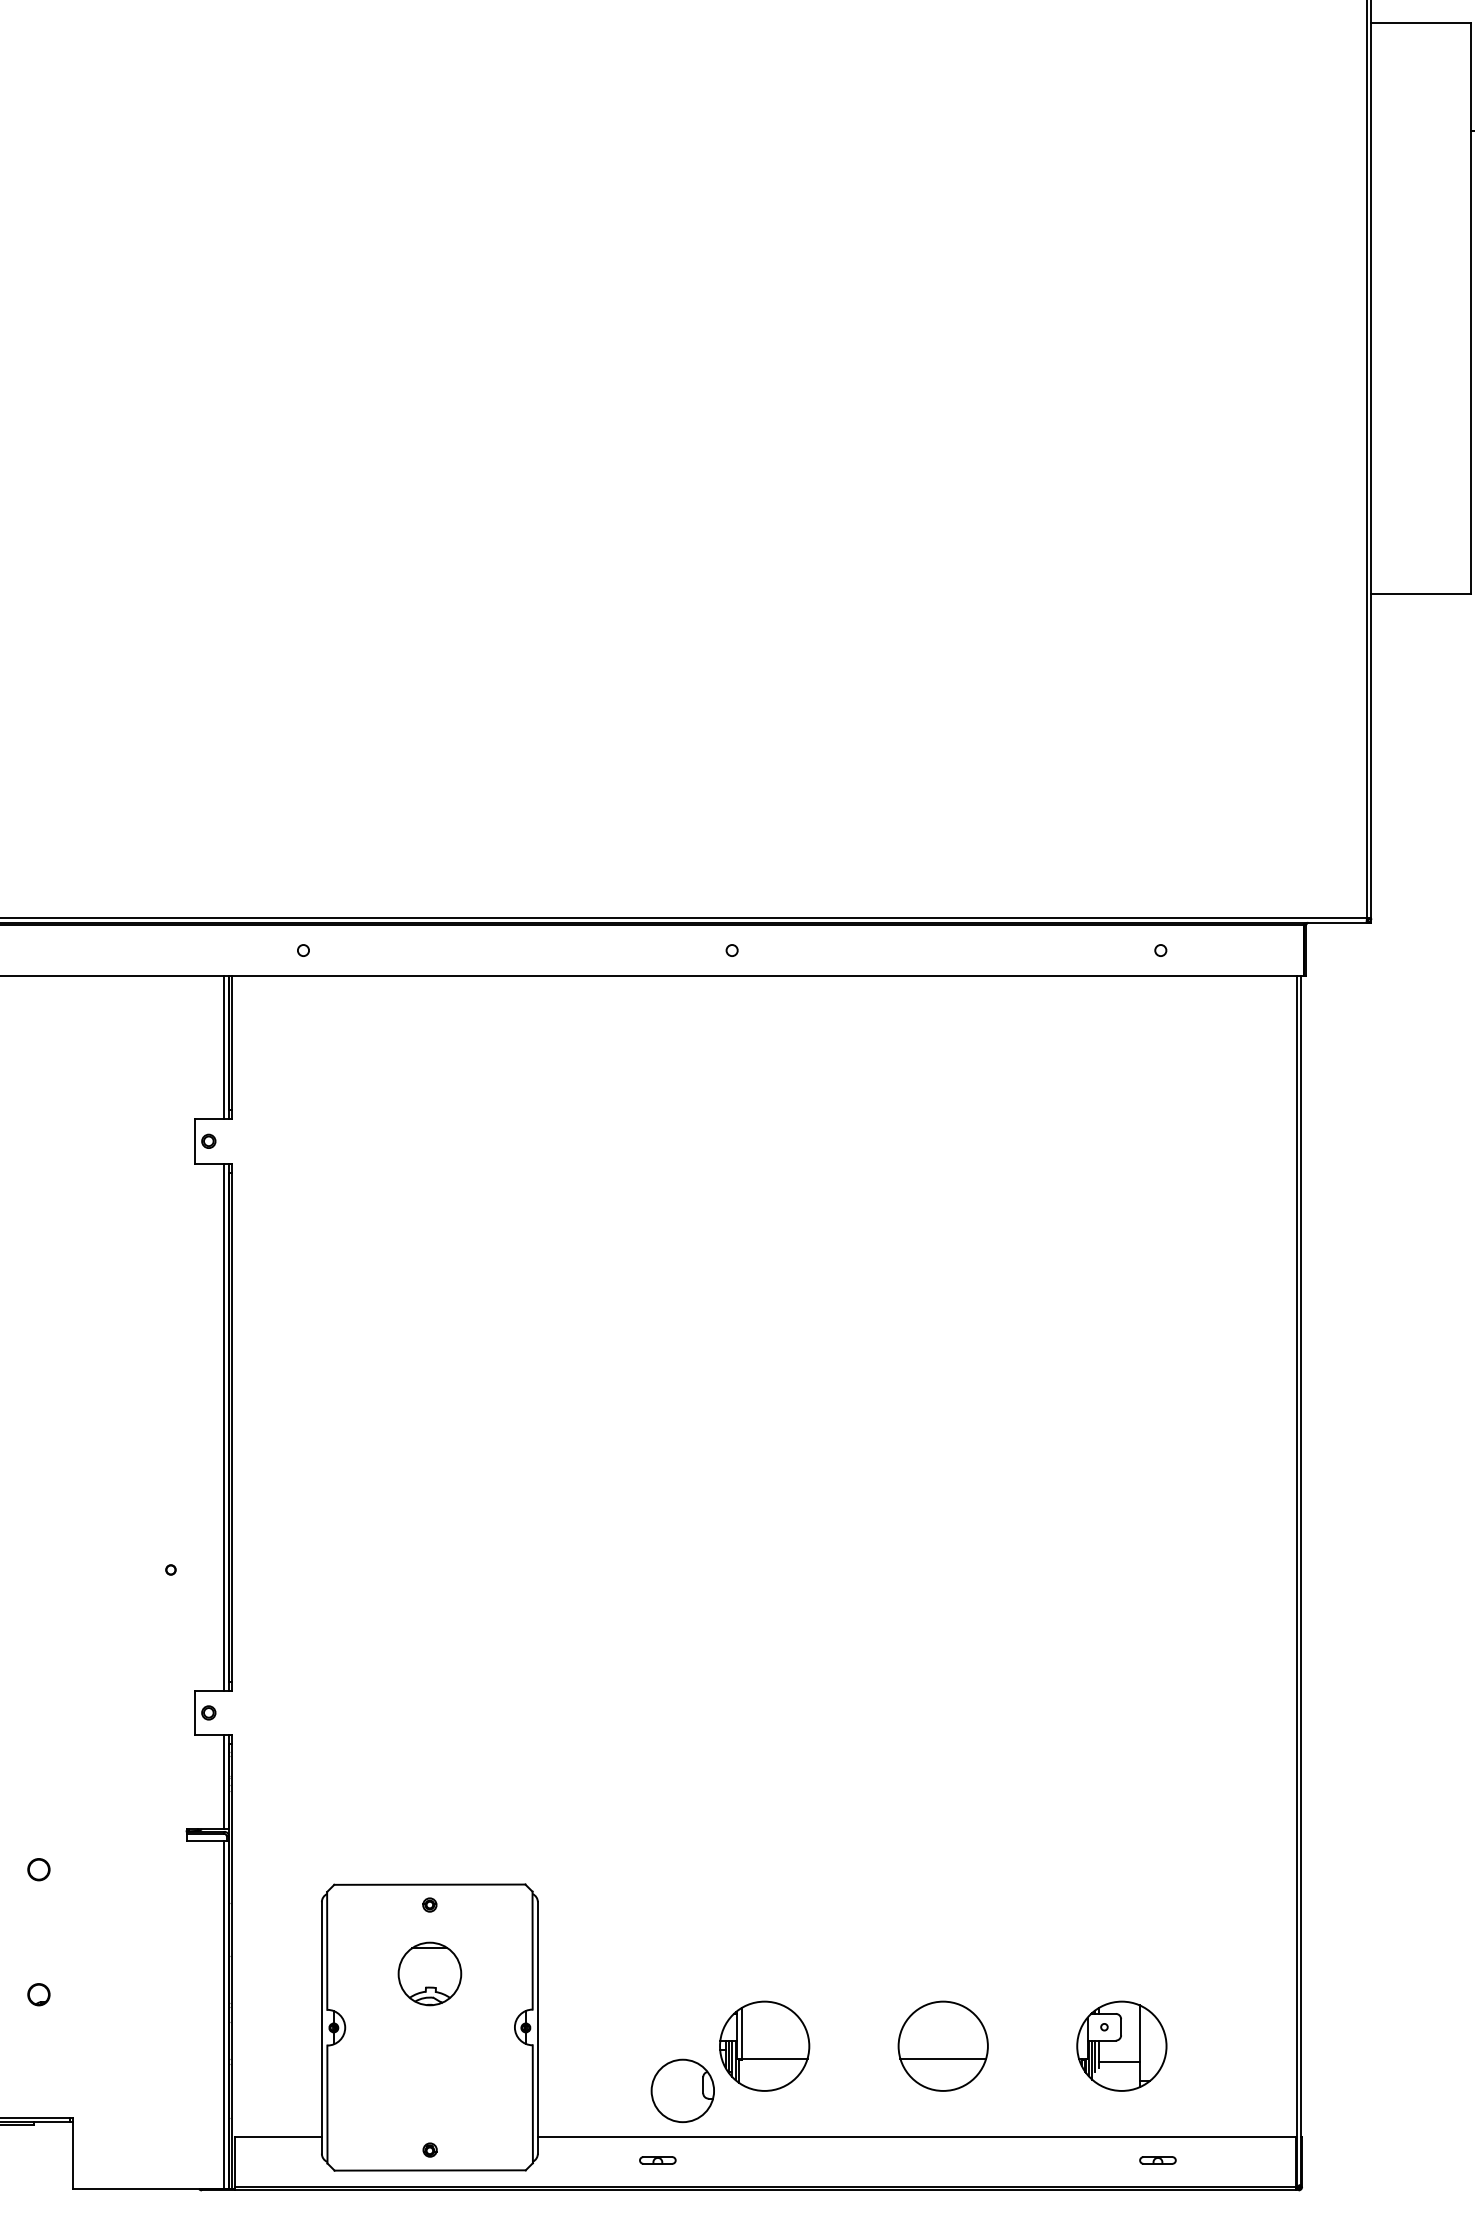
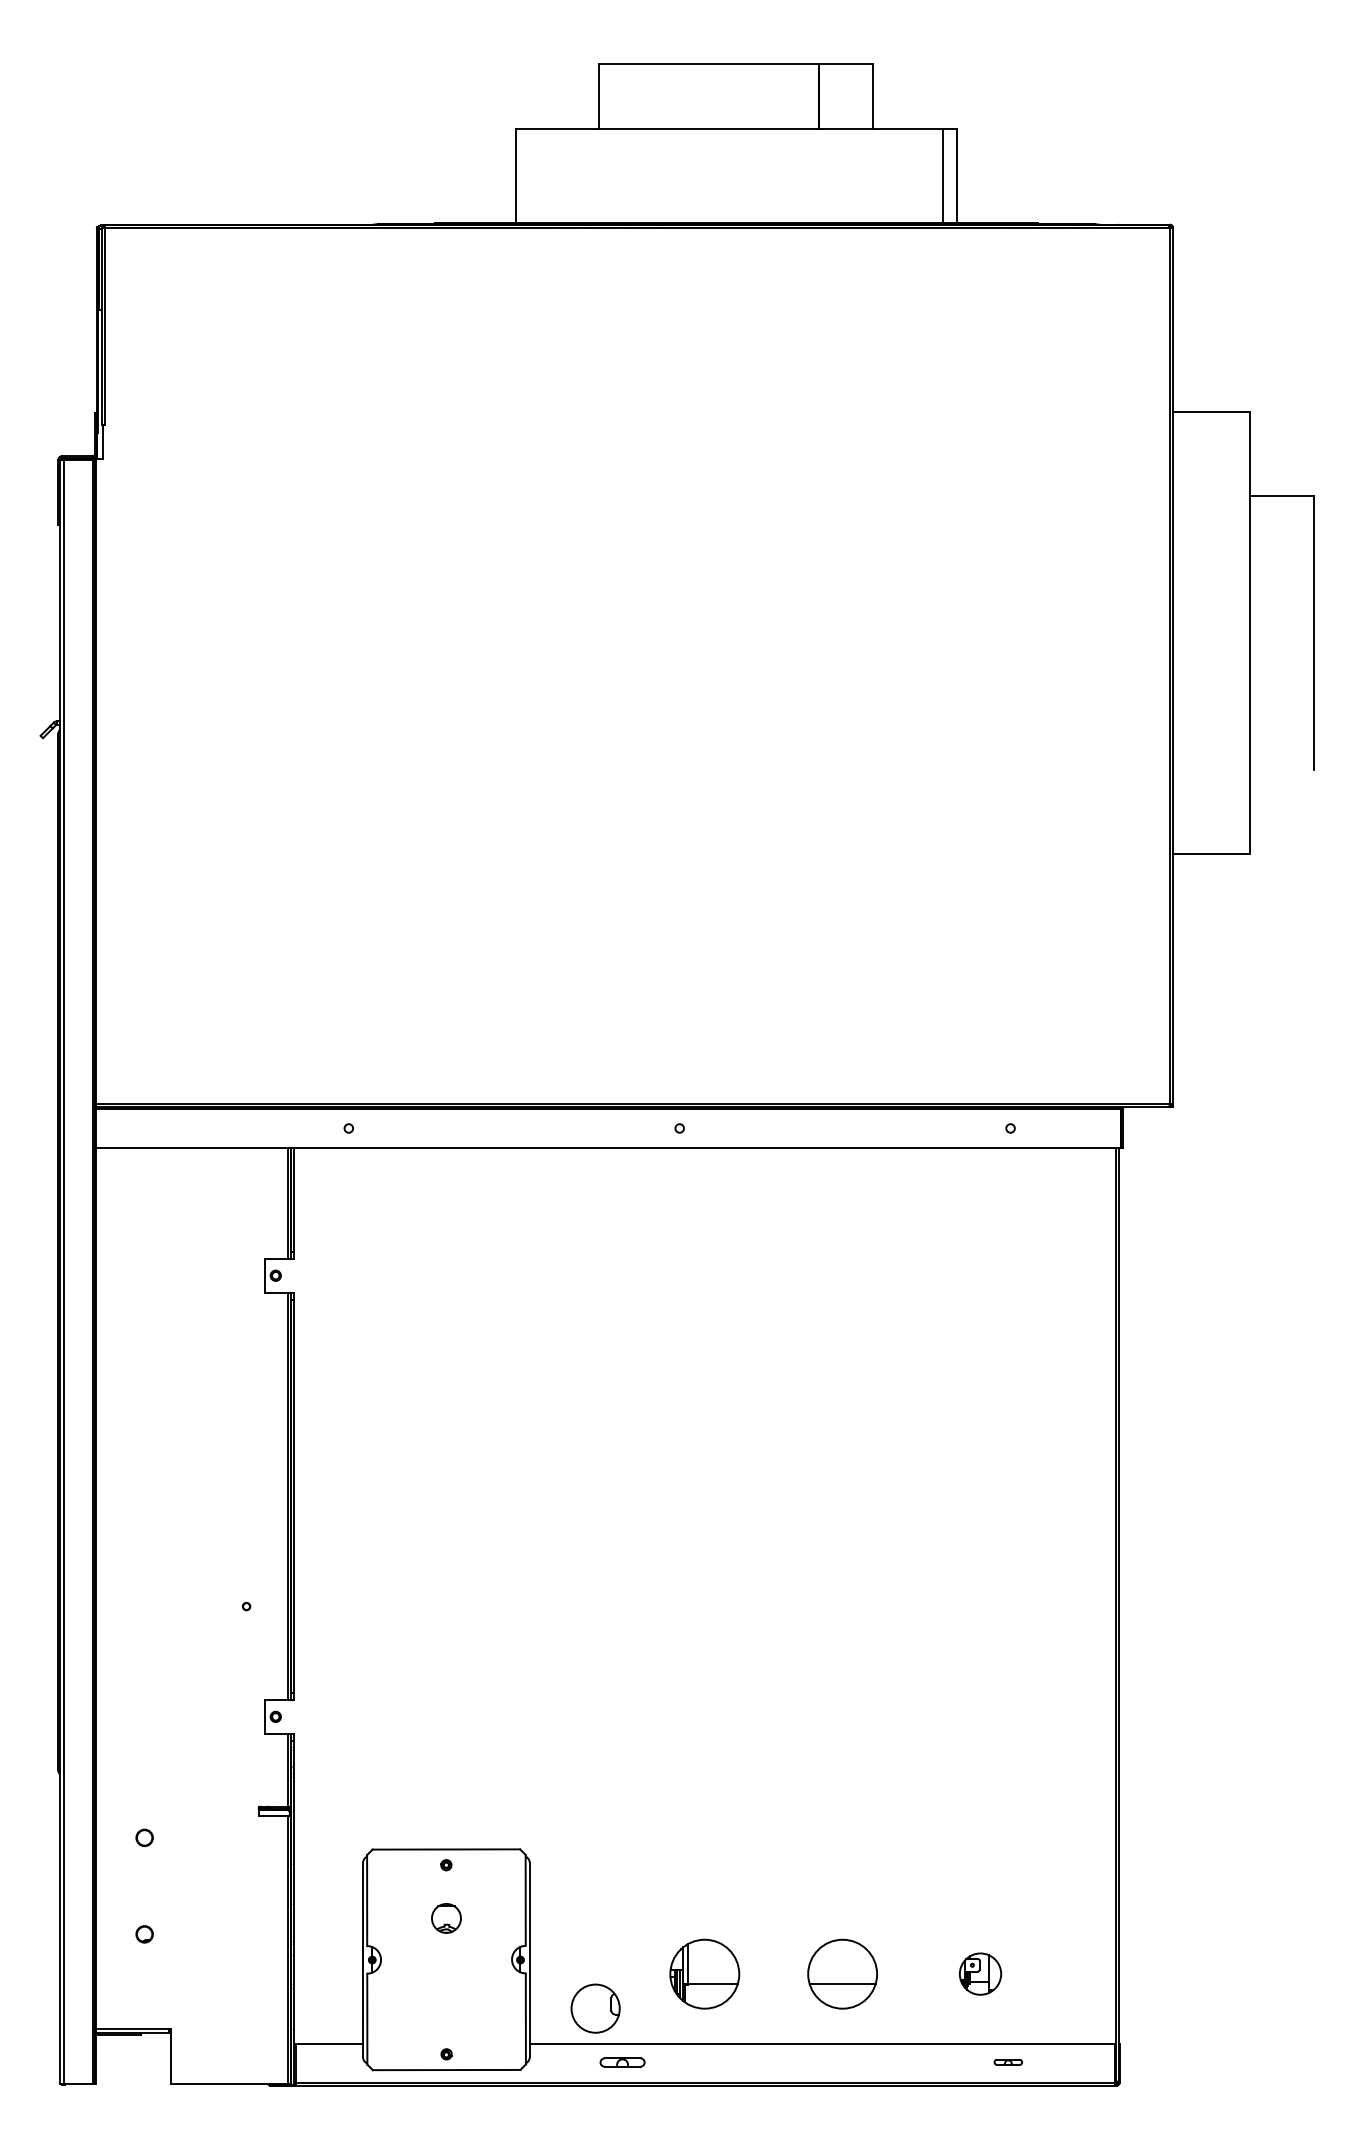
part: (430, 1974) -> (446, 1918), size x0.6
part: (1121, 2045) -> (980, 1973), size x0.6
part: (682, 2090) -> (595, 2008), moved
part: (656, 2159) -> (621, 2061), size x1.6

